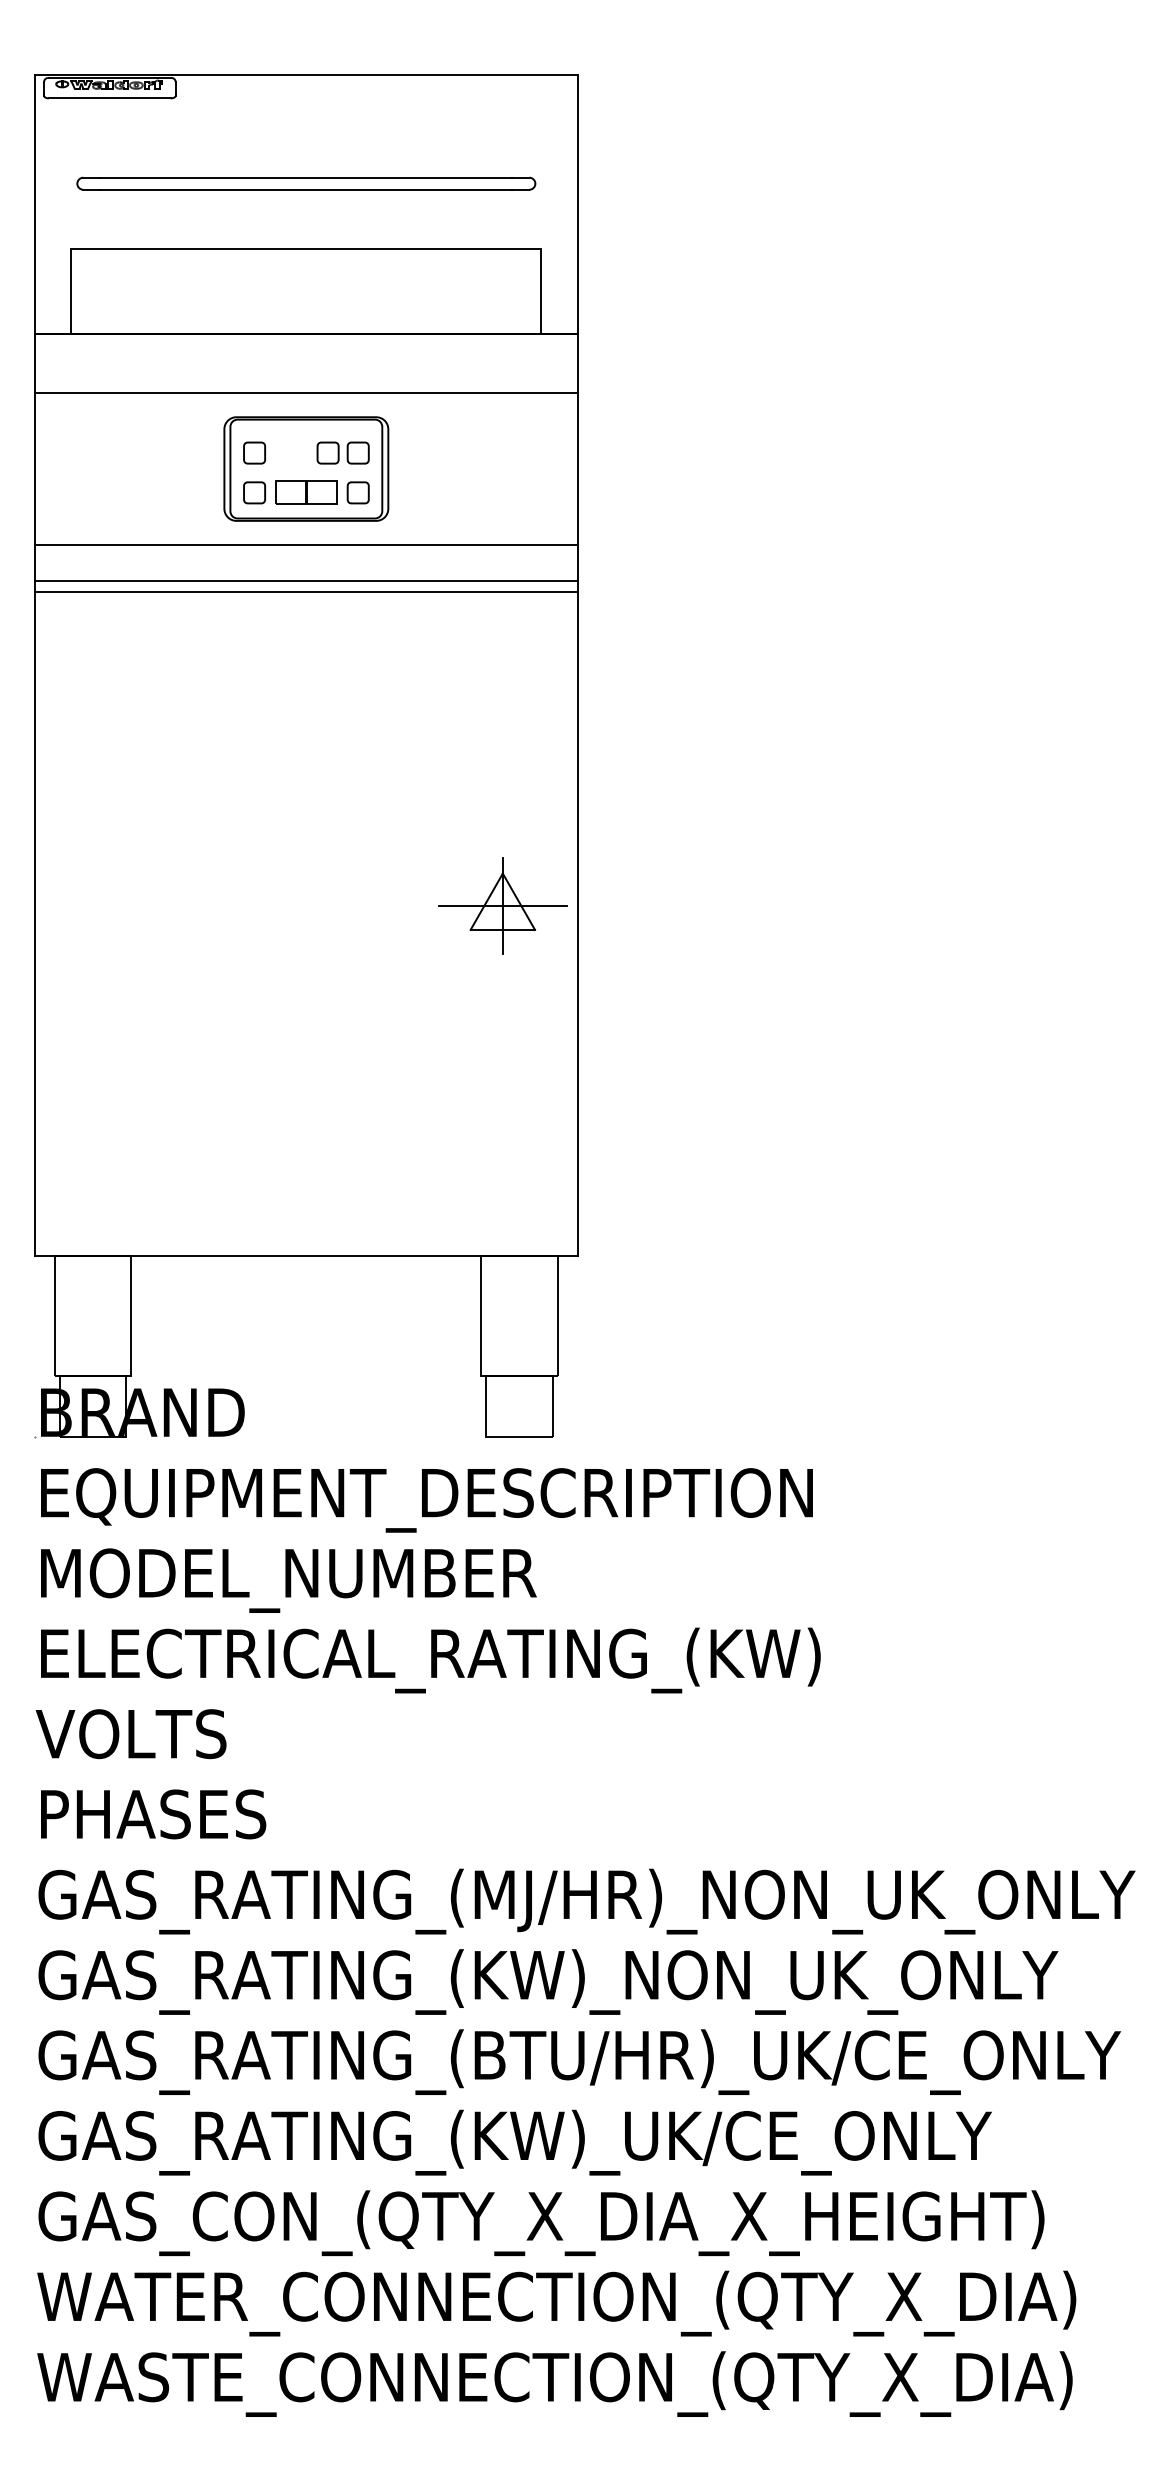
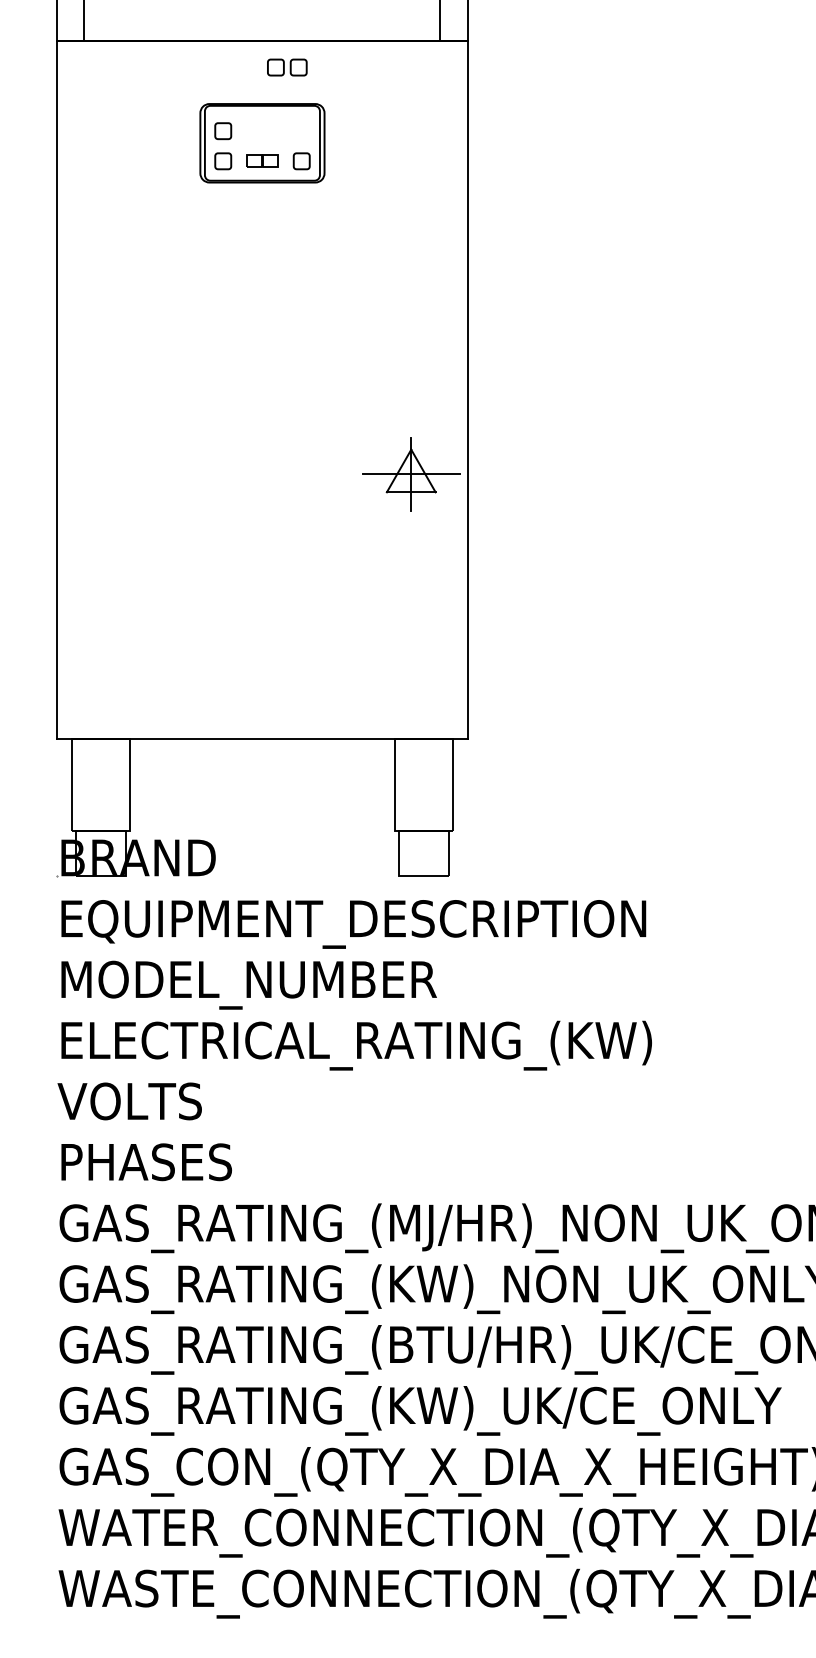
line: (306, 392) -> (262, 85), removed
part: (342, 452) -> (286, 67), moved
part: (306, 492) -> (262, 161), size x0.7
line: (306, 544) -> (262, 200), removed
line: (306, 580) -> (262, 227), removed
line: (306, 592) -> (262, 236), removed

